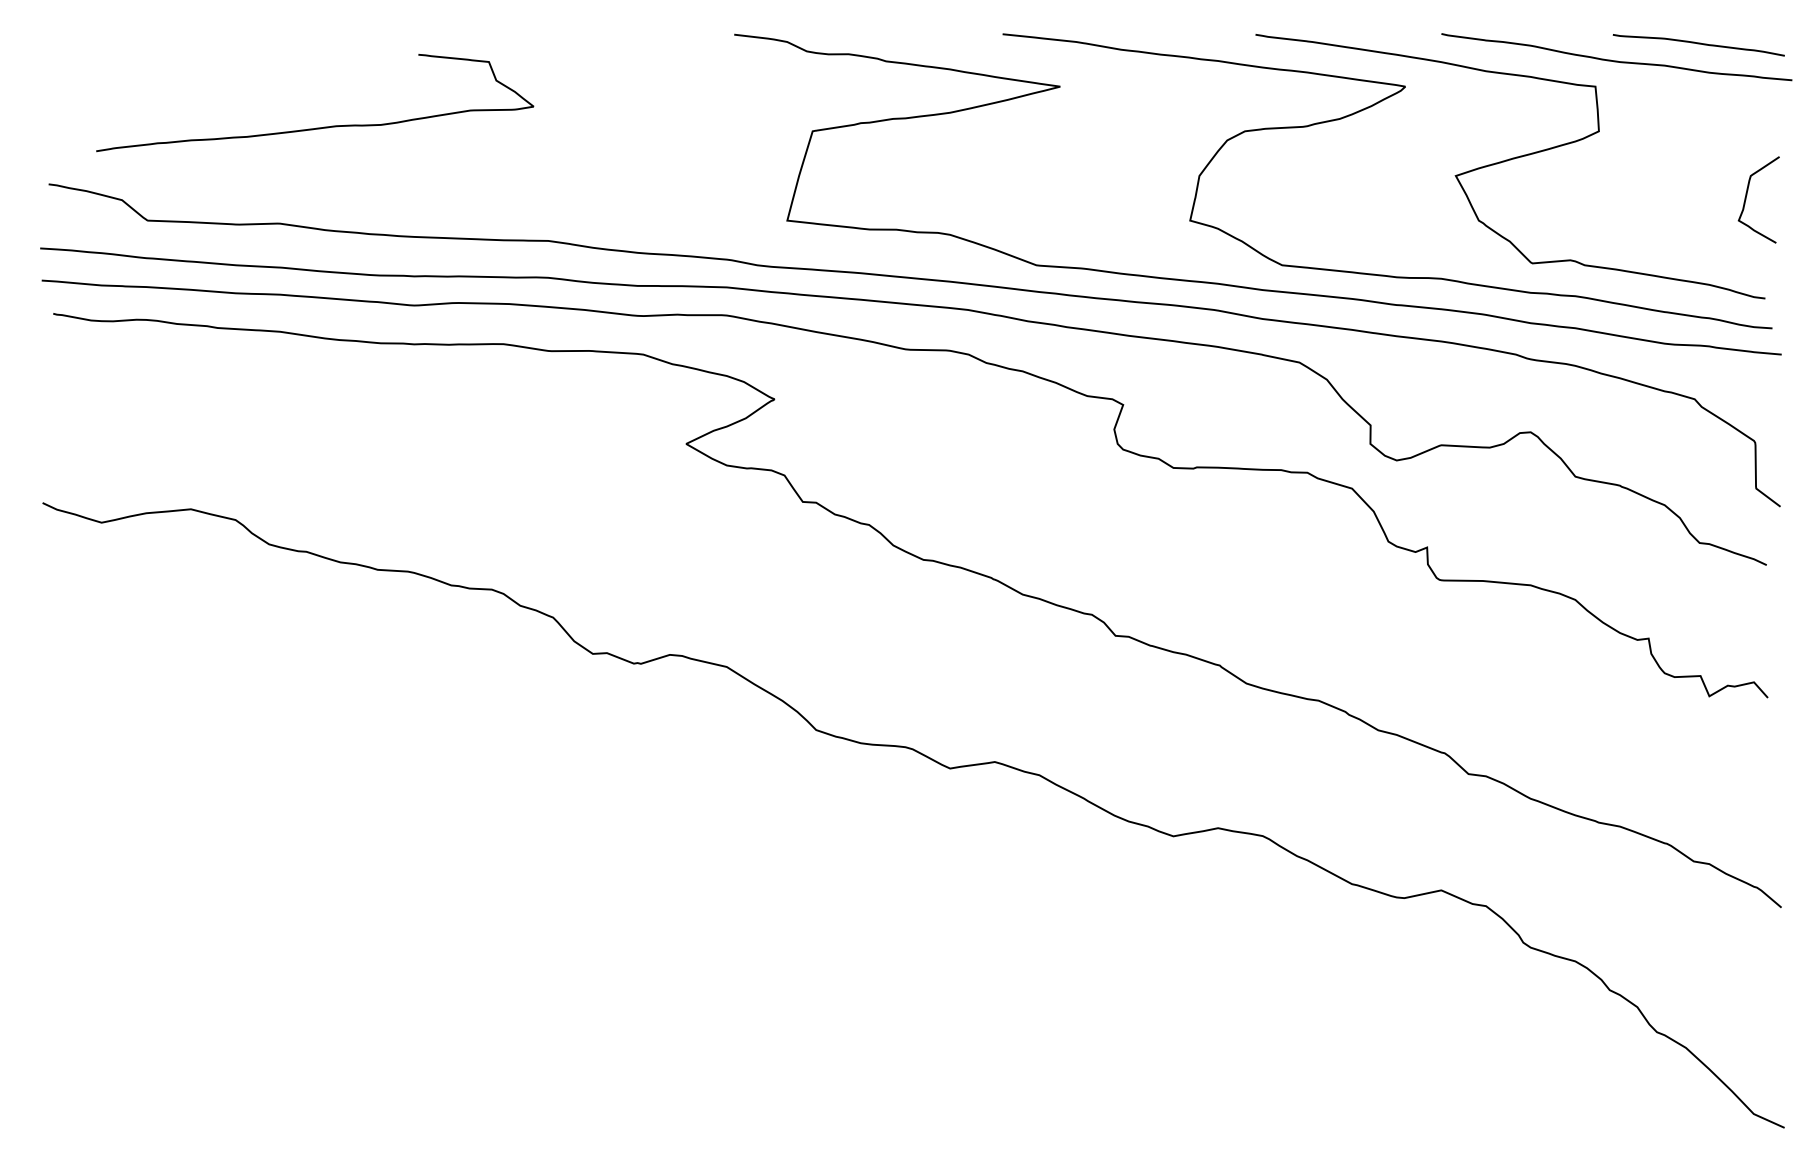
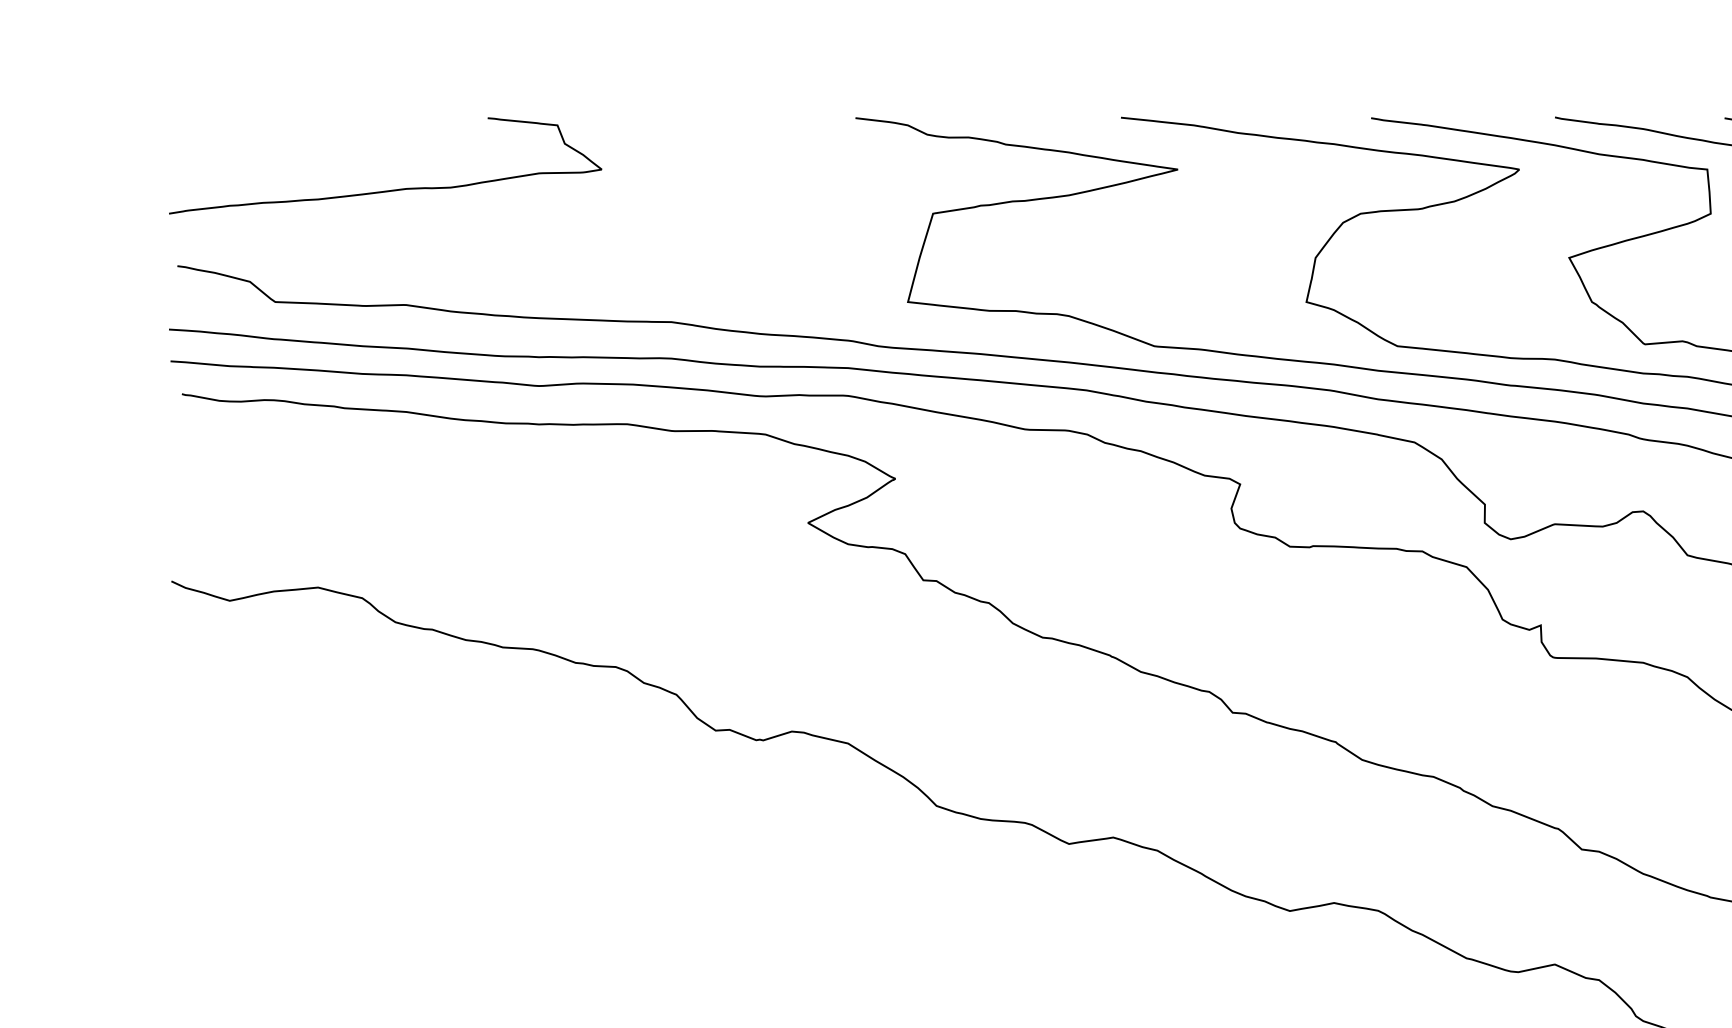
curve: (316, 127) -> (386, 190), moved

